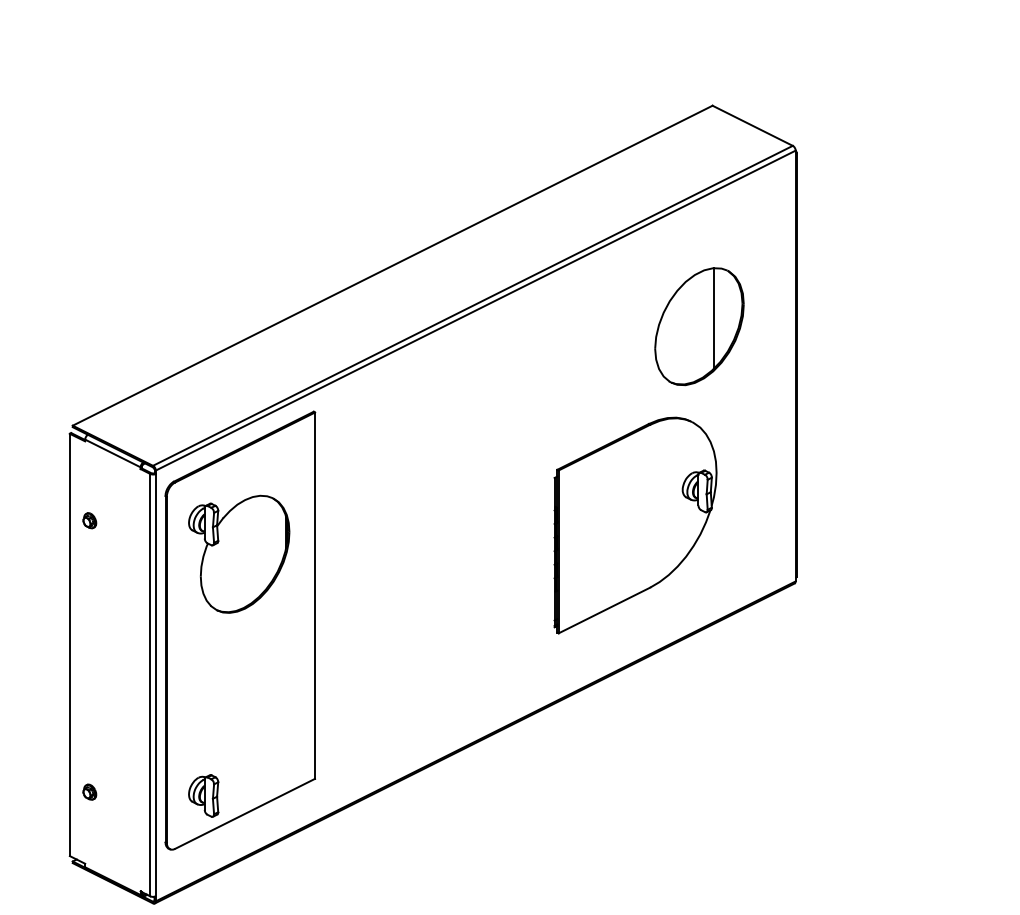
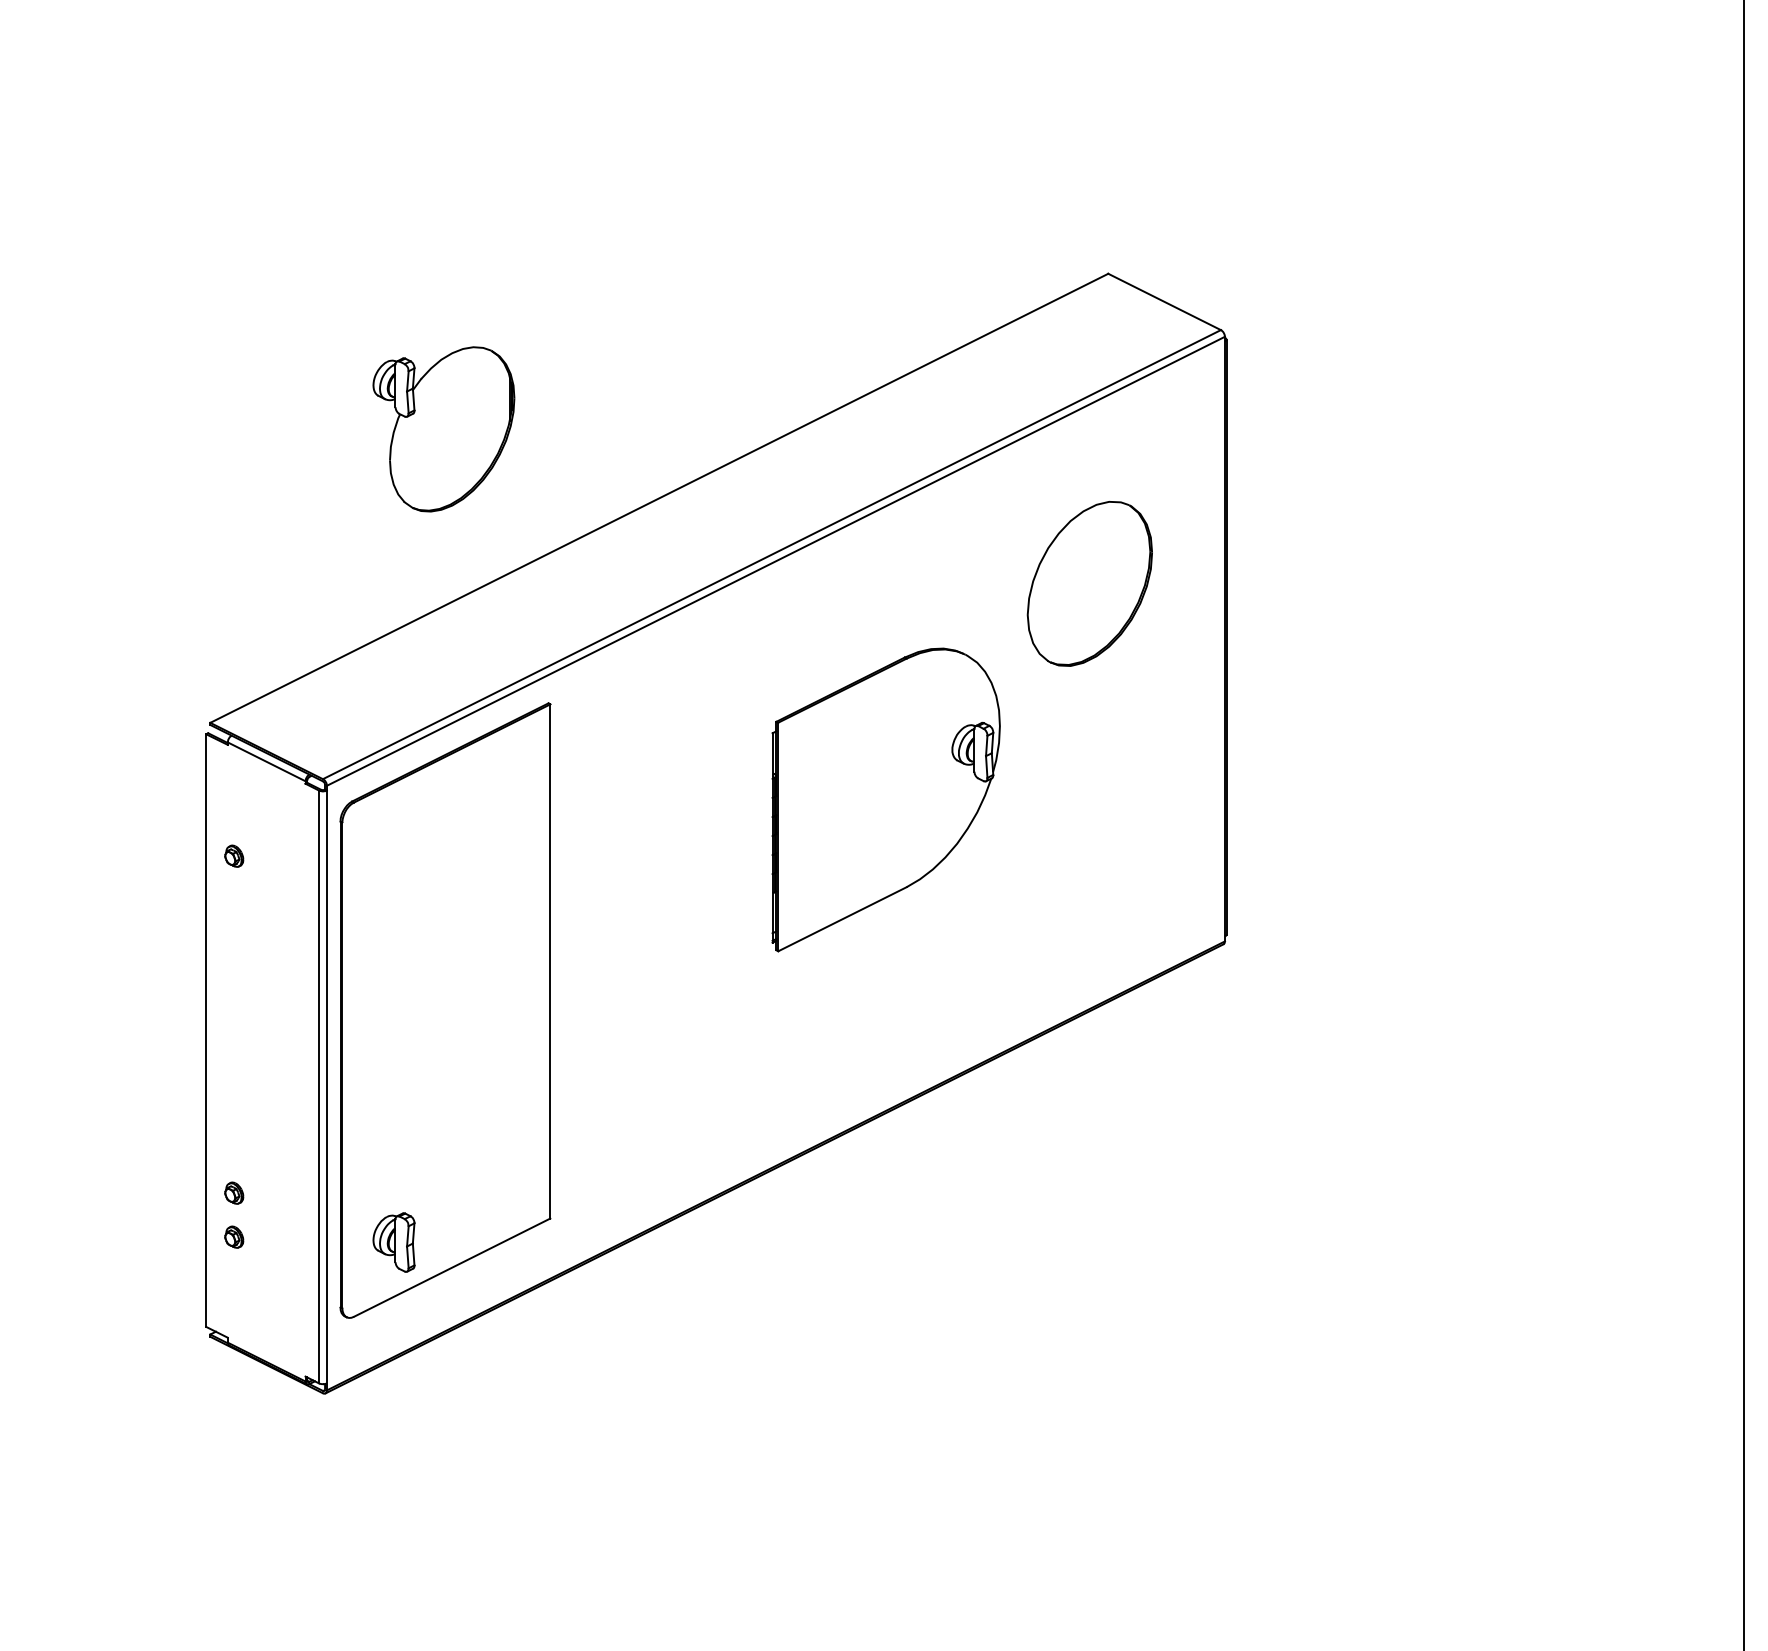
line: (714, 317) -> (1110, 571), removed
part: (635, 525) -> (885, 799), moved
part: (238, 554) -> (443, 429), moved
part: (89, 760) -> (234, 1192), added

